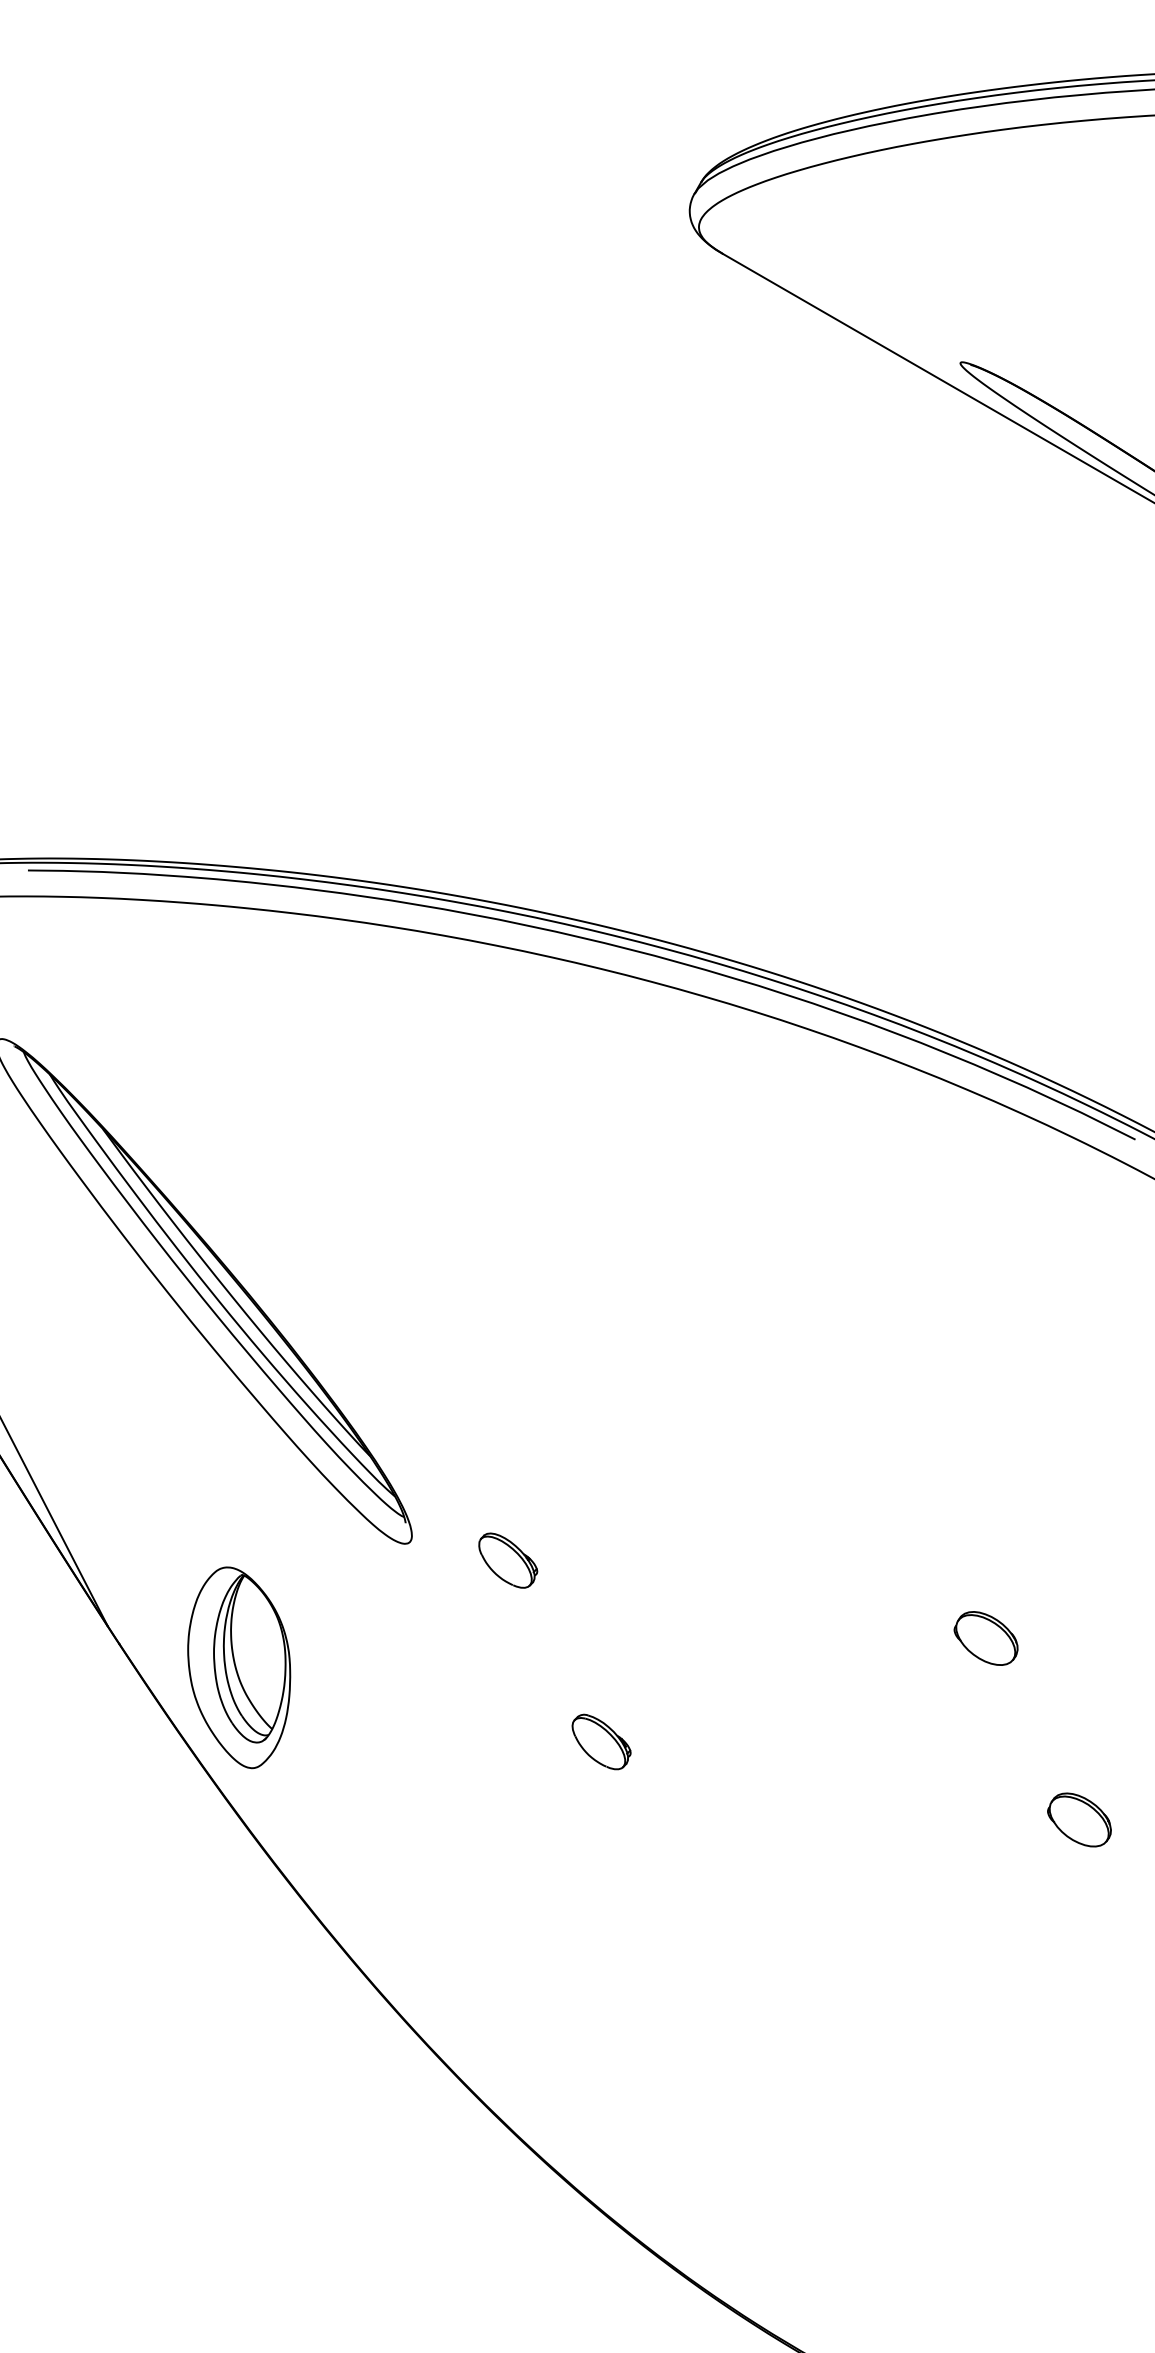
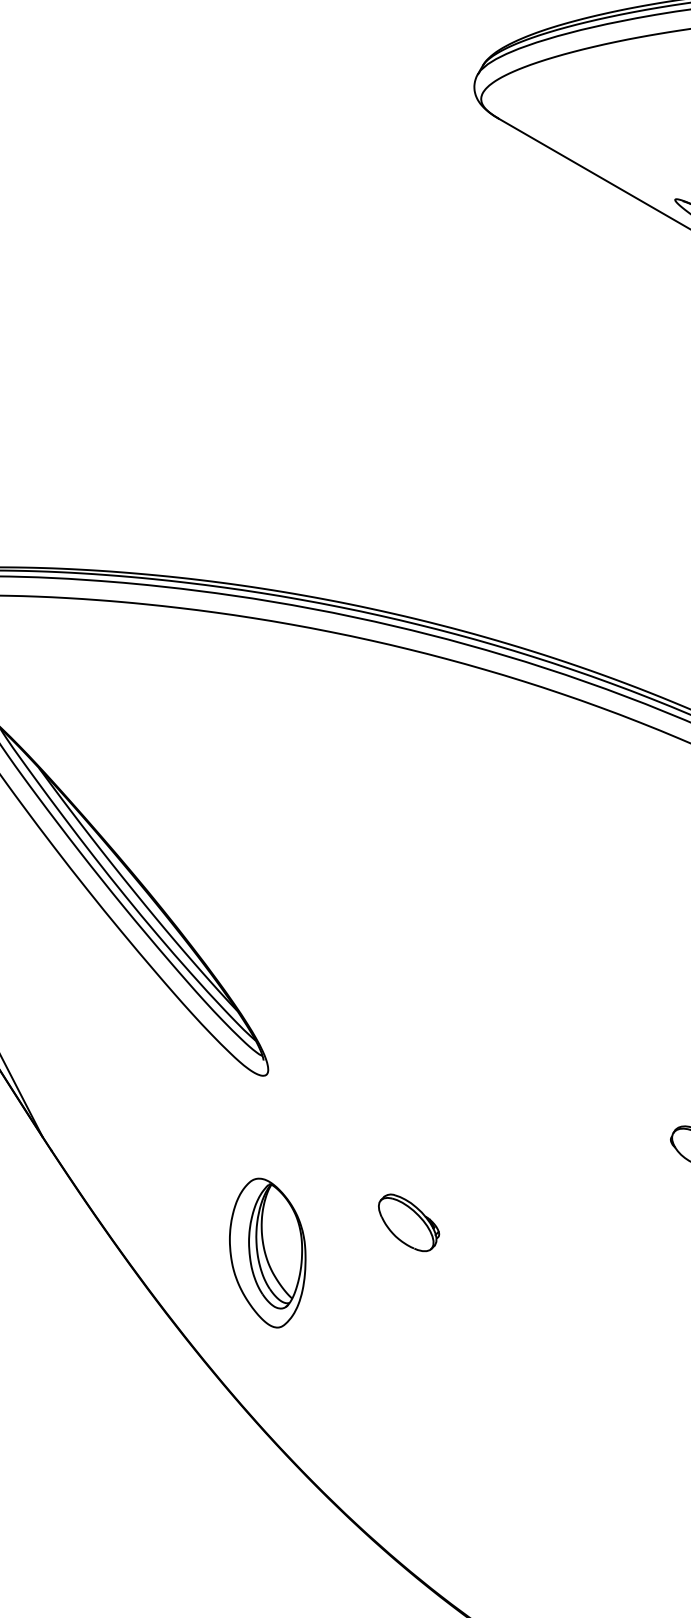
part: (508, 1560) -> (339, 1088), removed
part: (239, 1667) -> (267, 1252), moved
part: (601, 1741) -> (408, 1222), size x1.4

